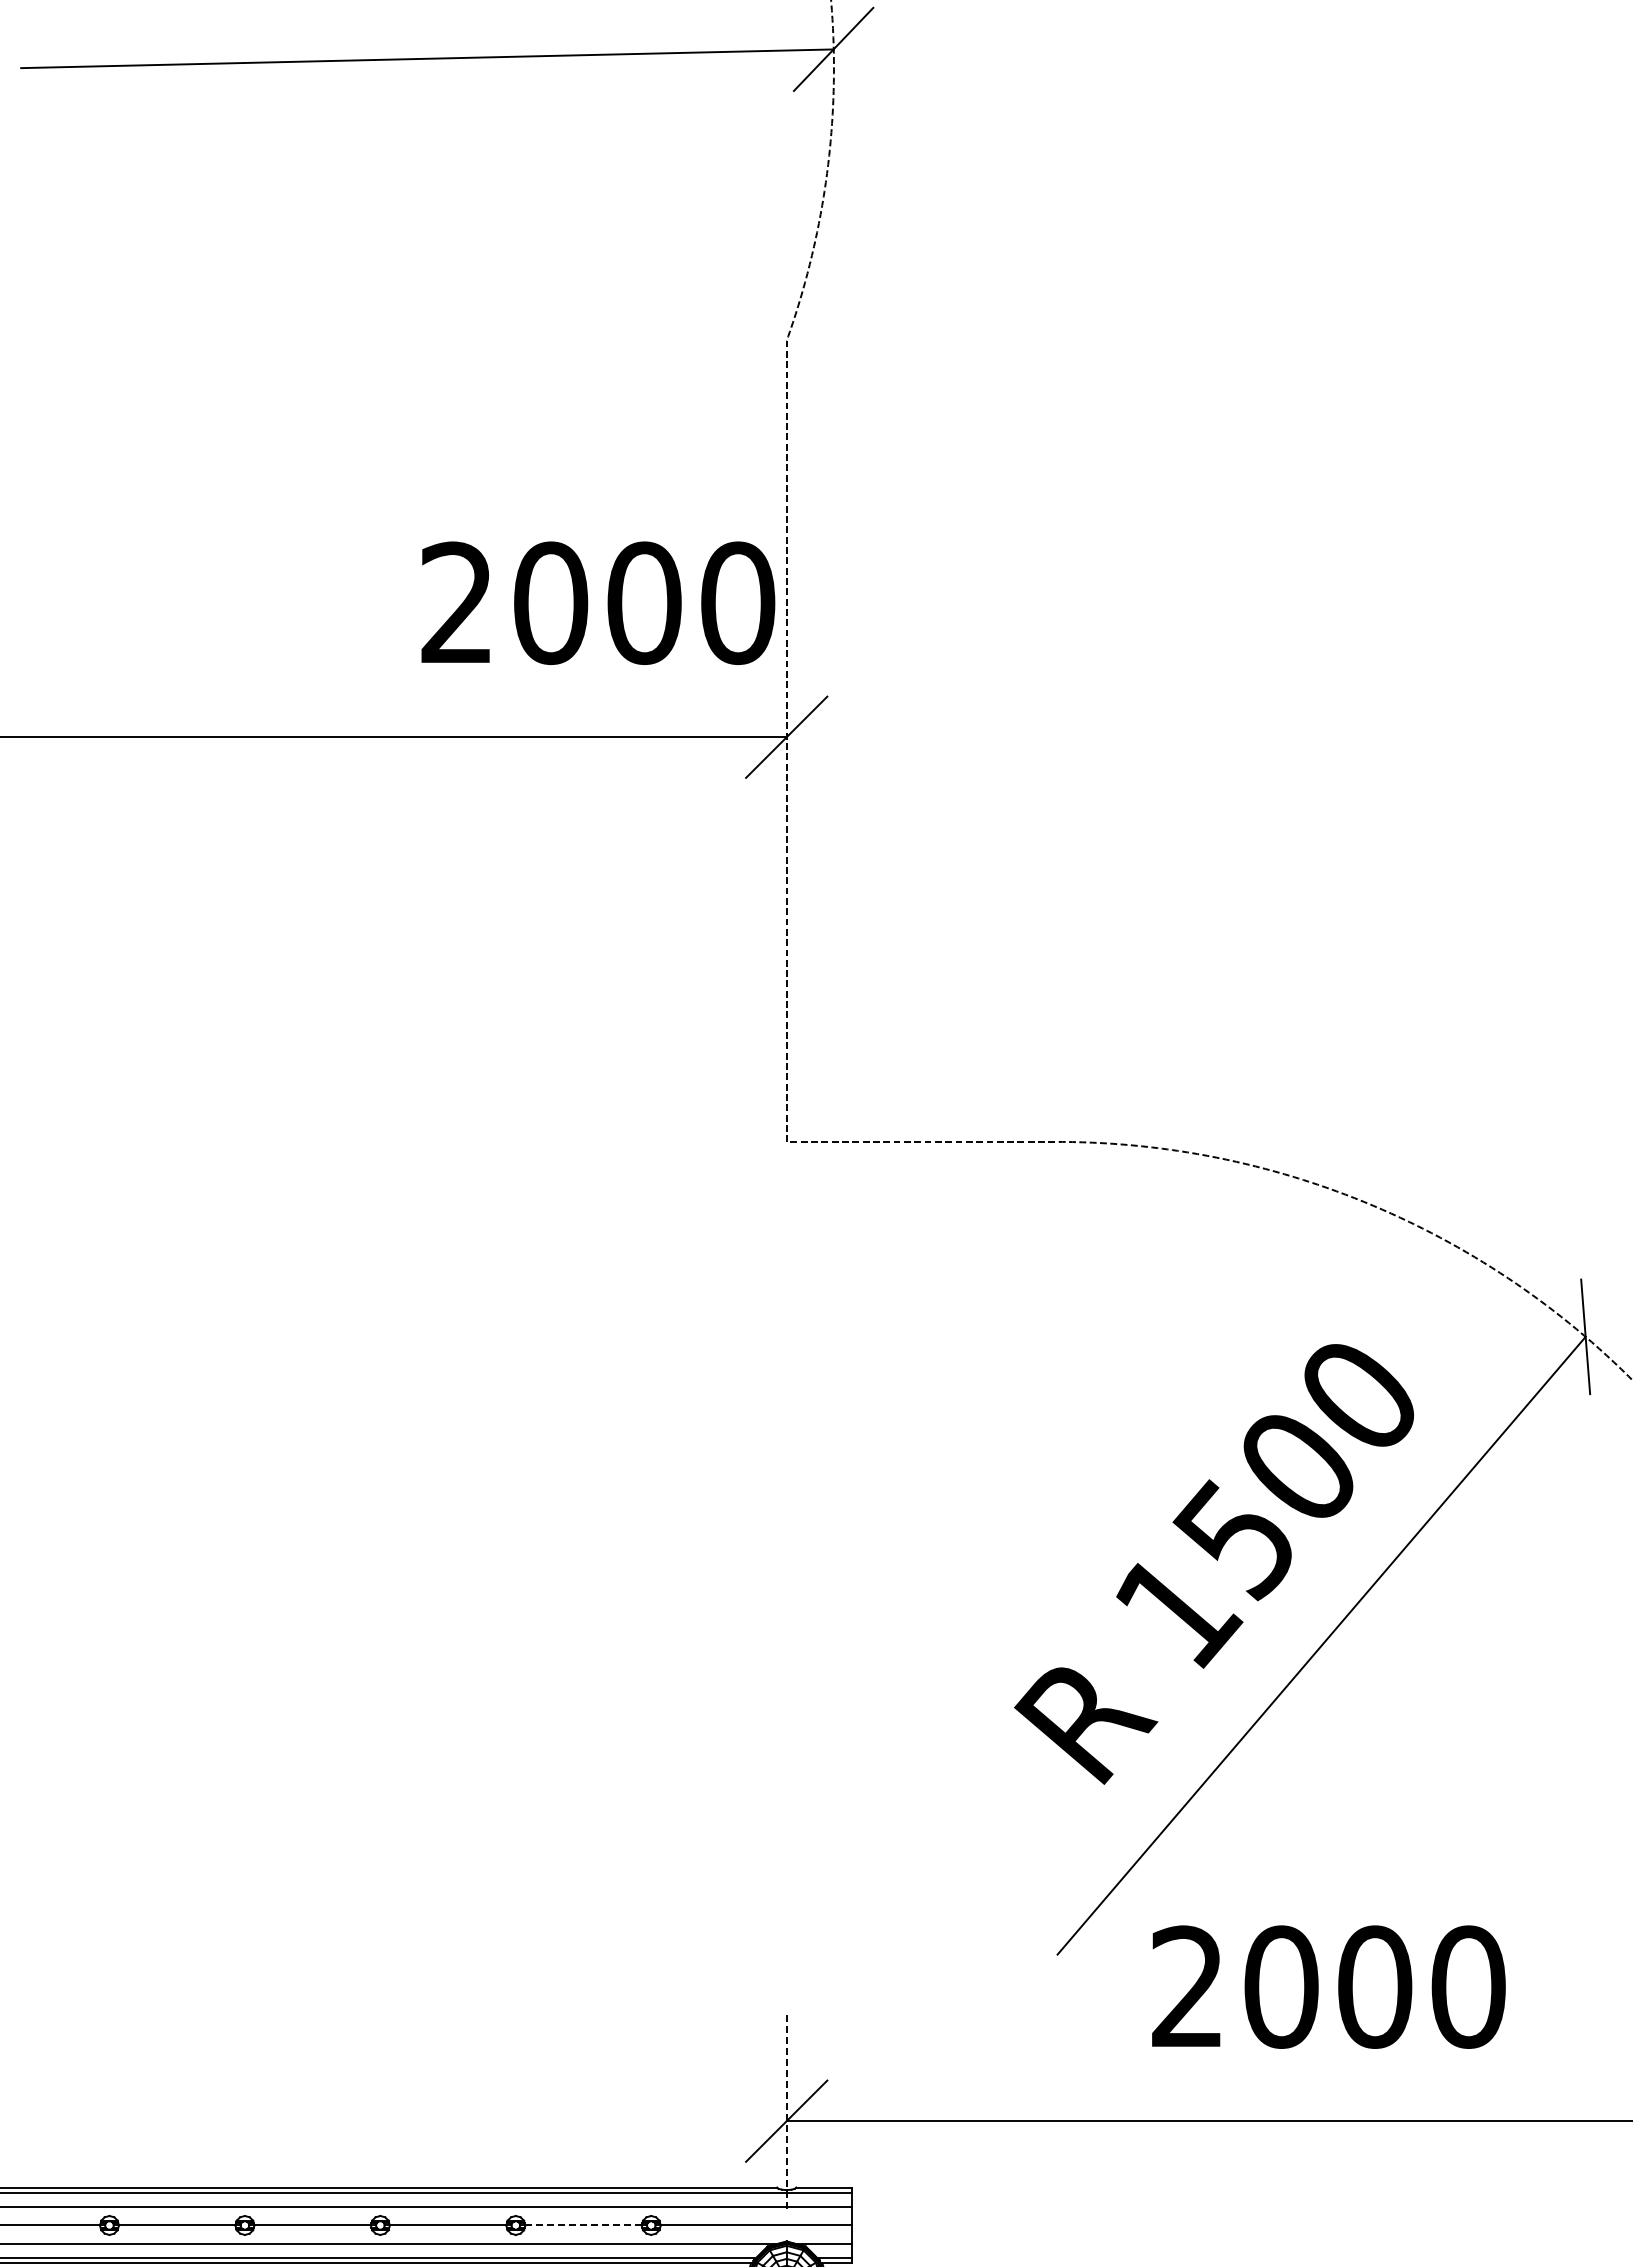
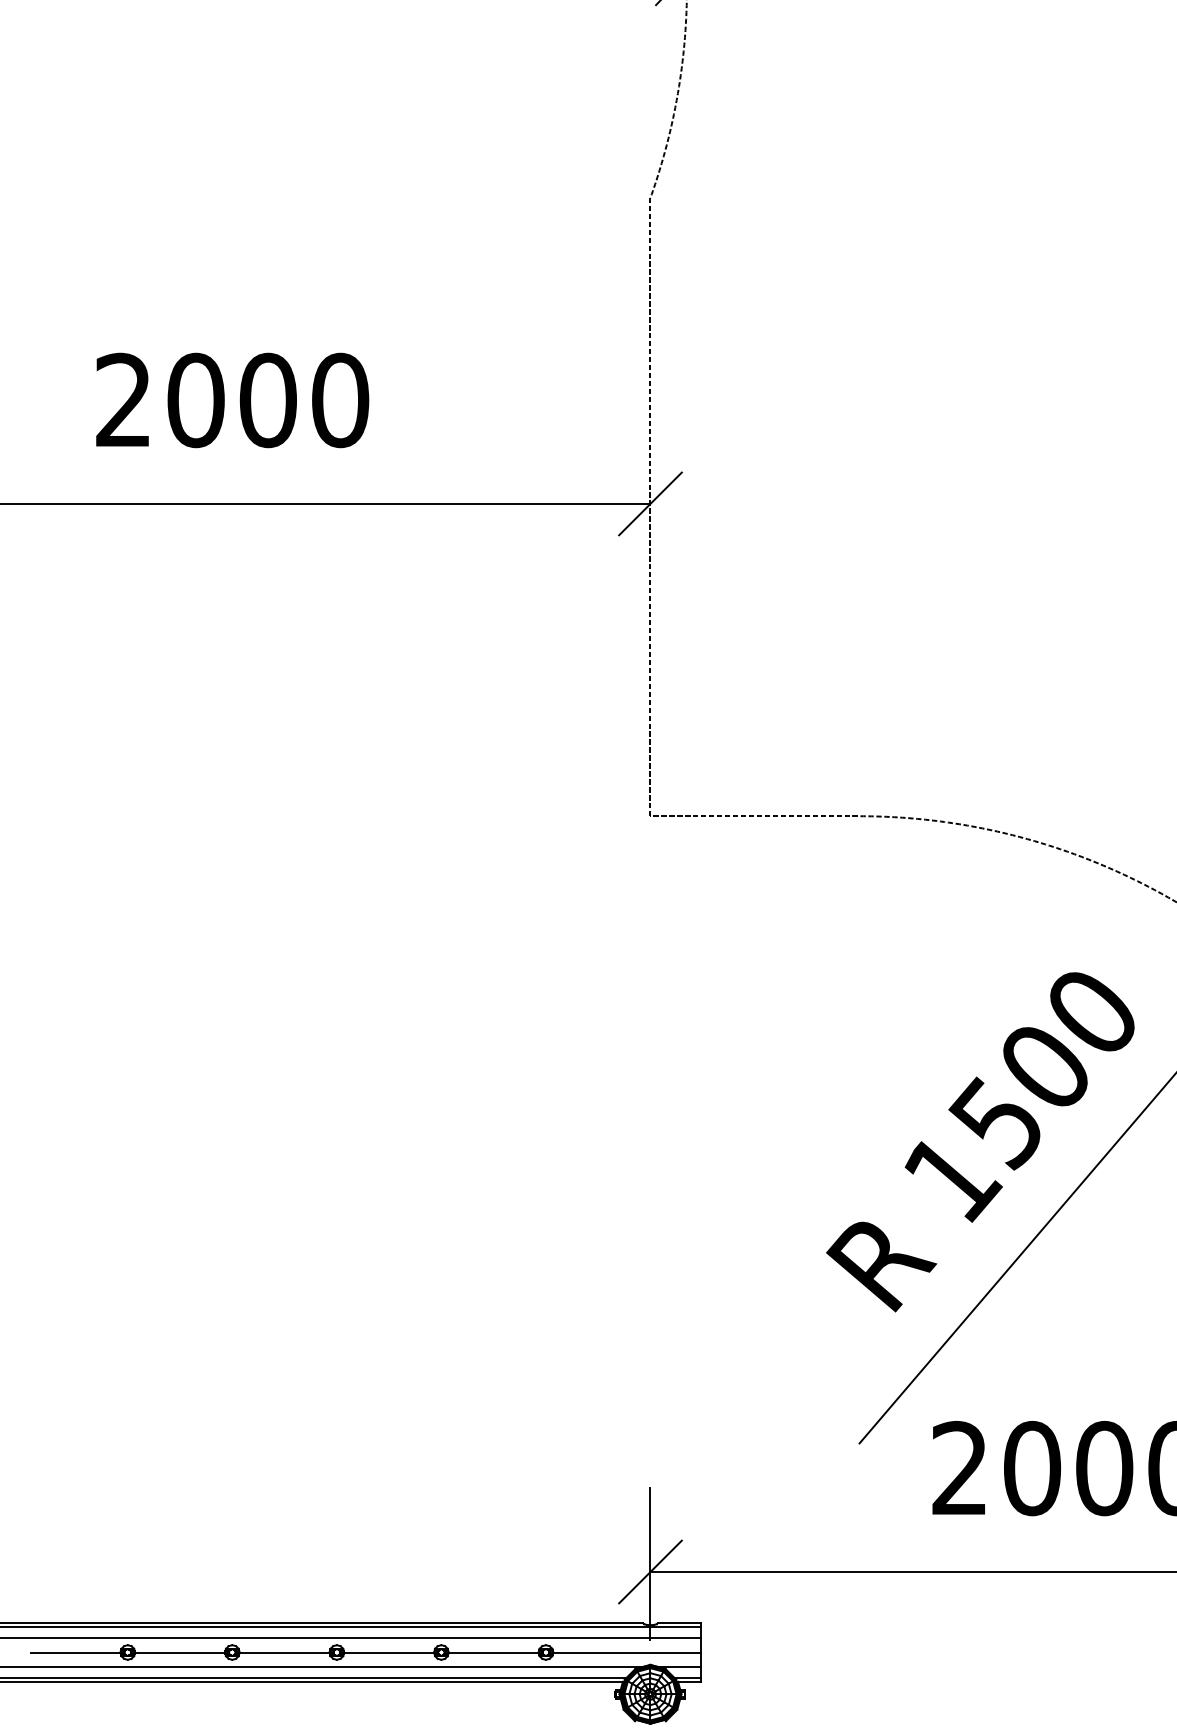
text: (598, 602) -> (232, 399), moved
line: (786, 2110) -> (650, 1563), dashed -> solid
line: (584, 2225) -> (494, 1652), dashed -> solid

